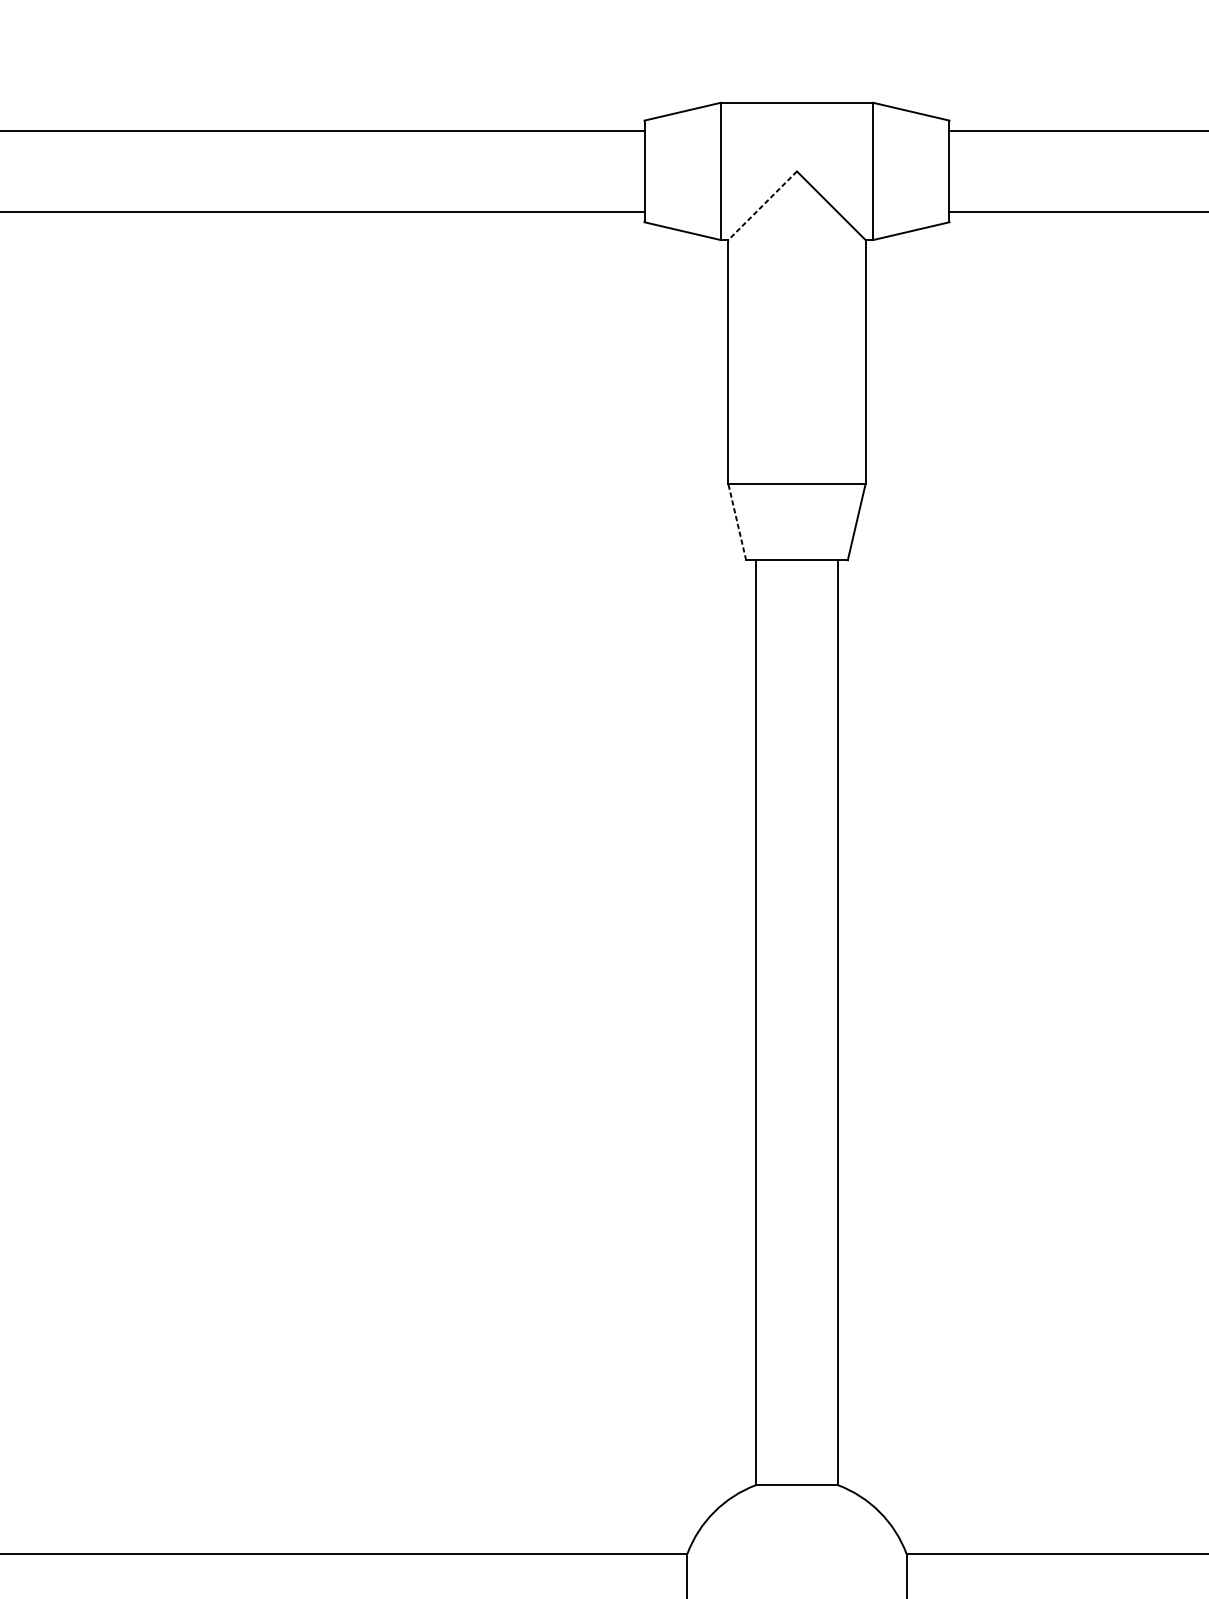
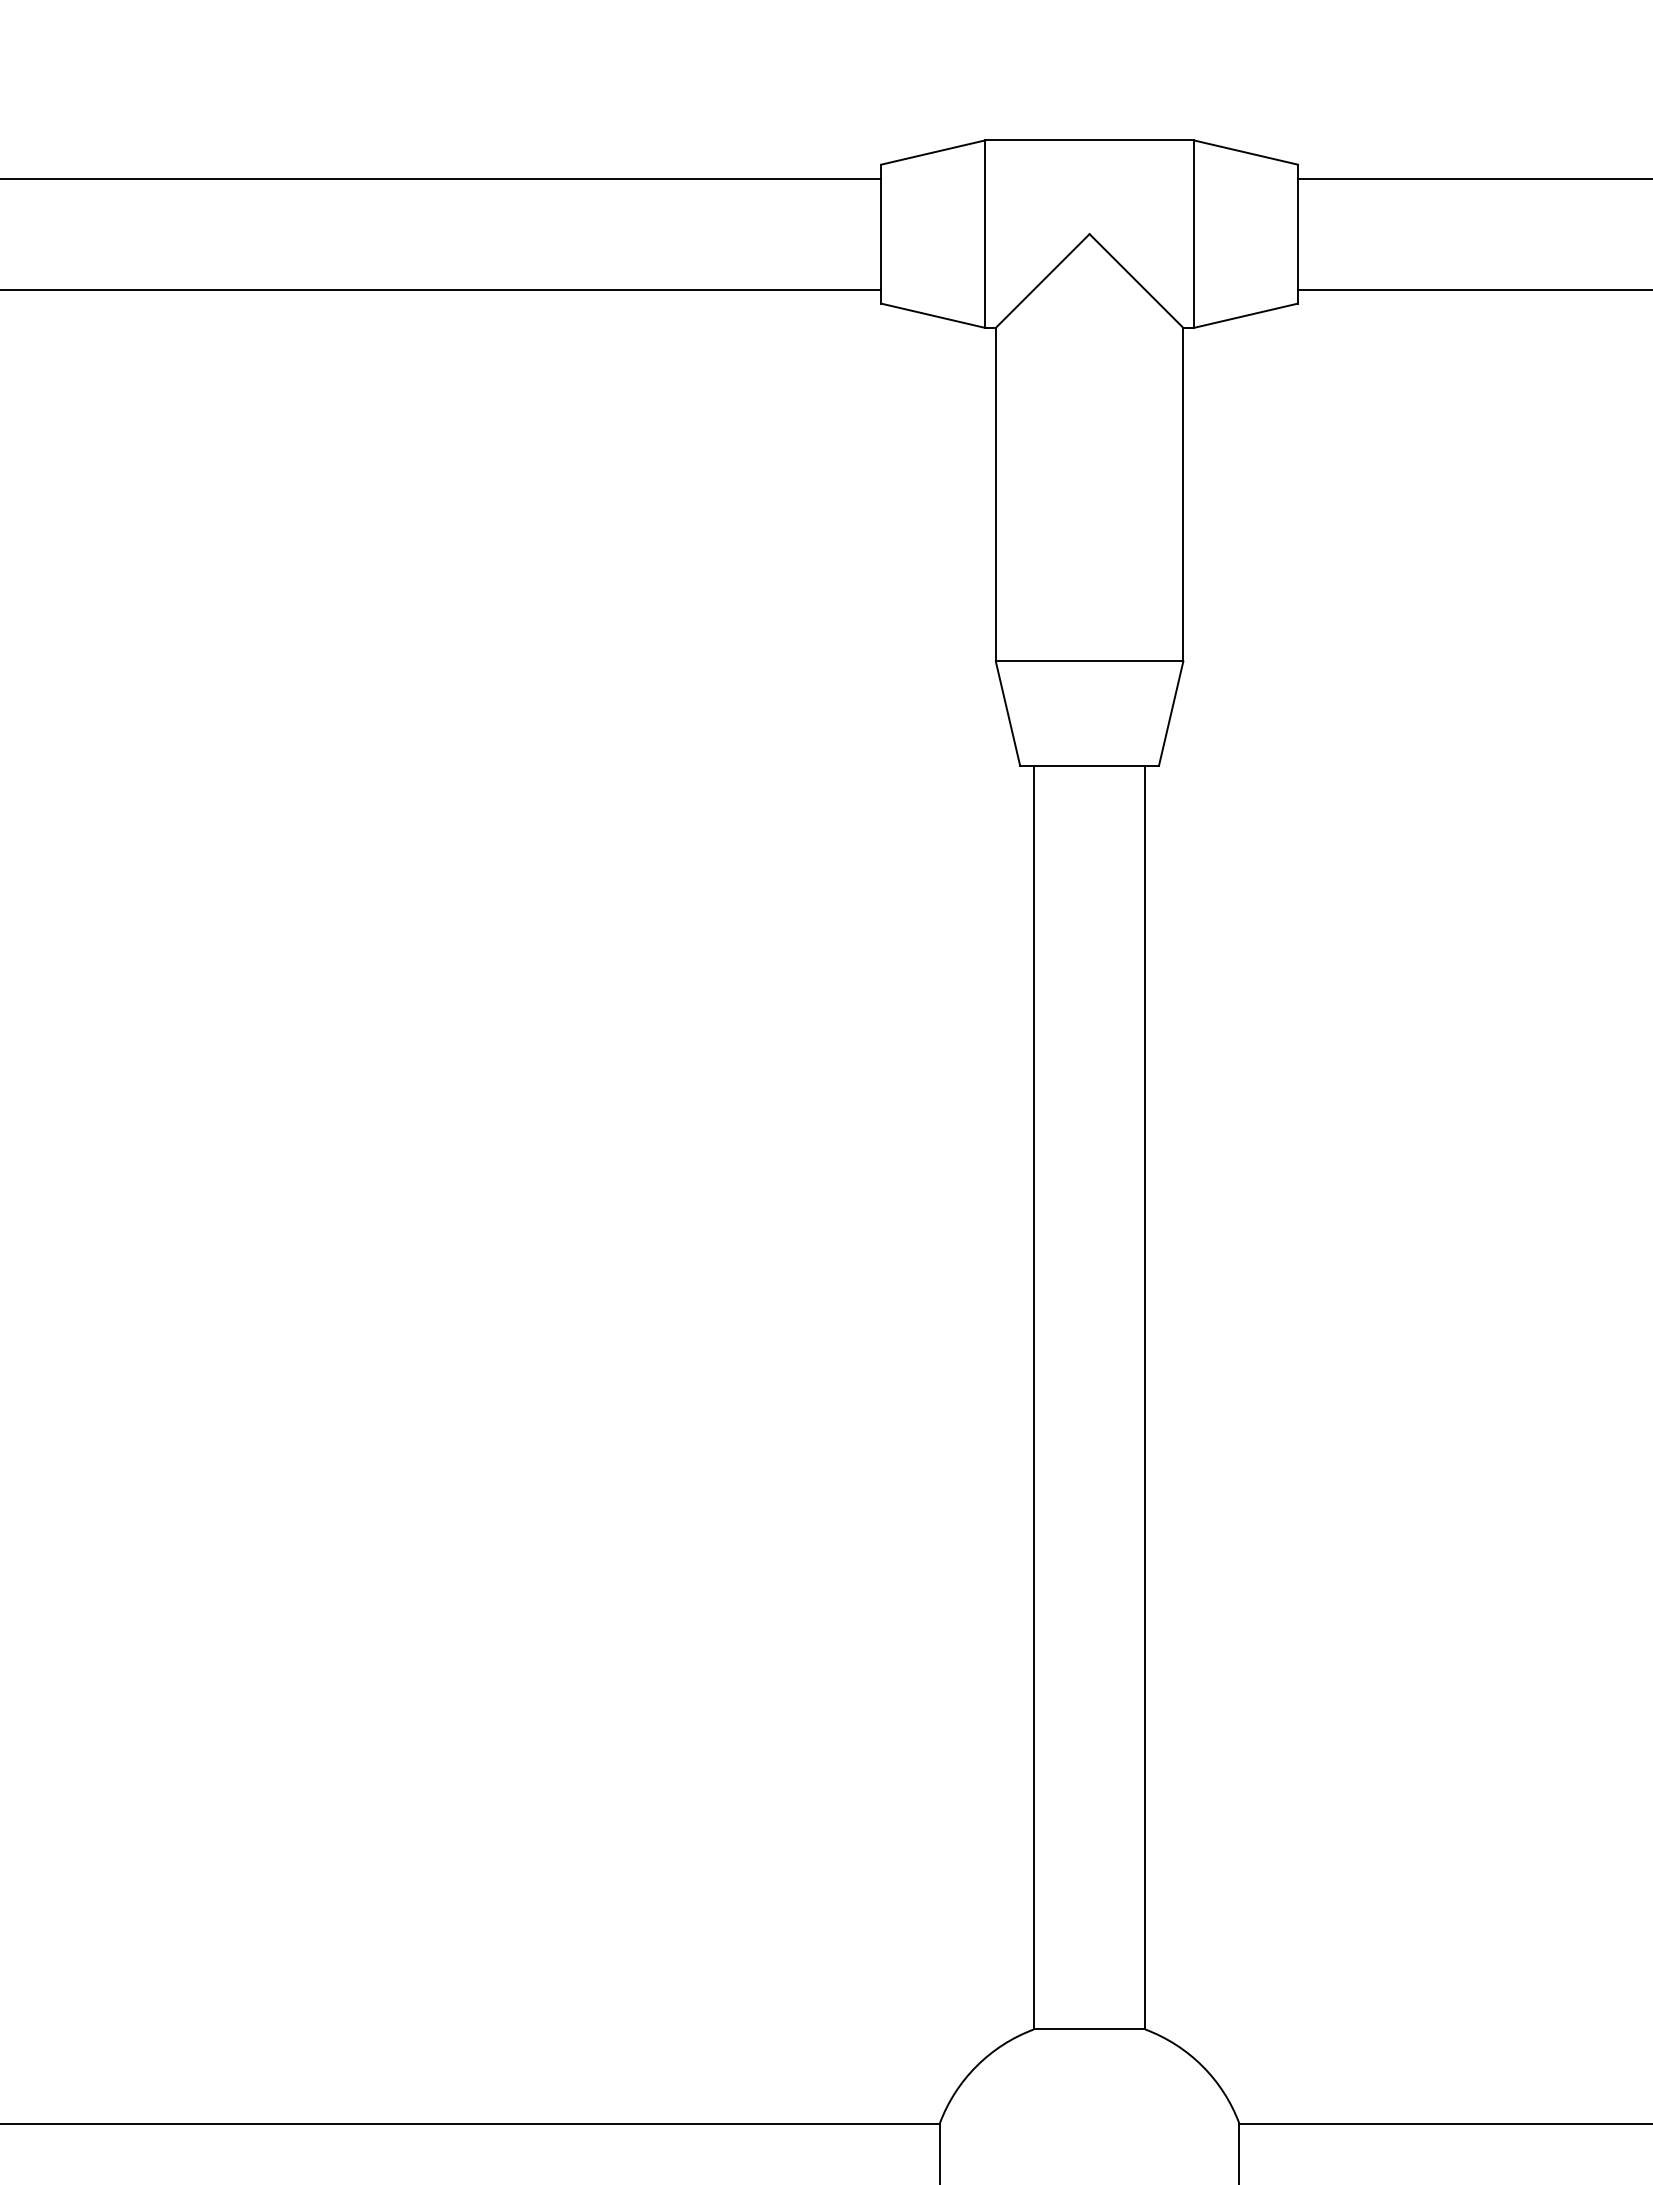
line: (762, 206) -> (1042, 281), dashed -> solid
line: (736, 521) -> (1007, 712), dashed -> solid

